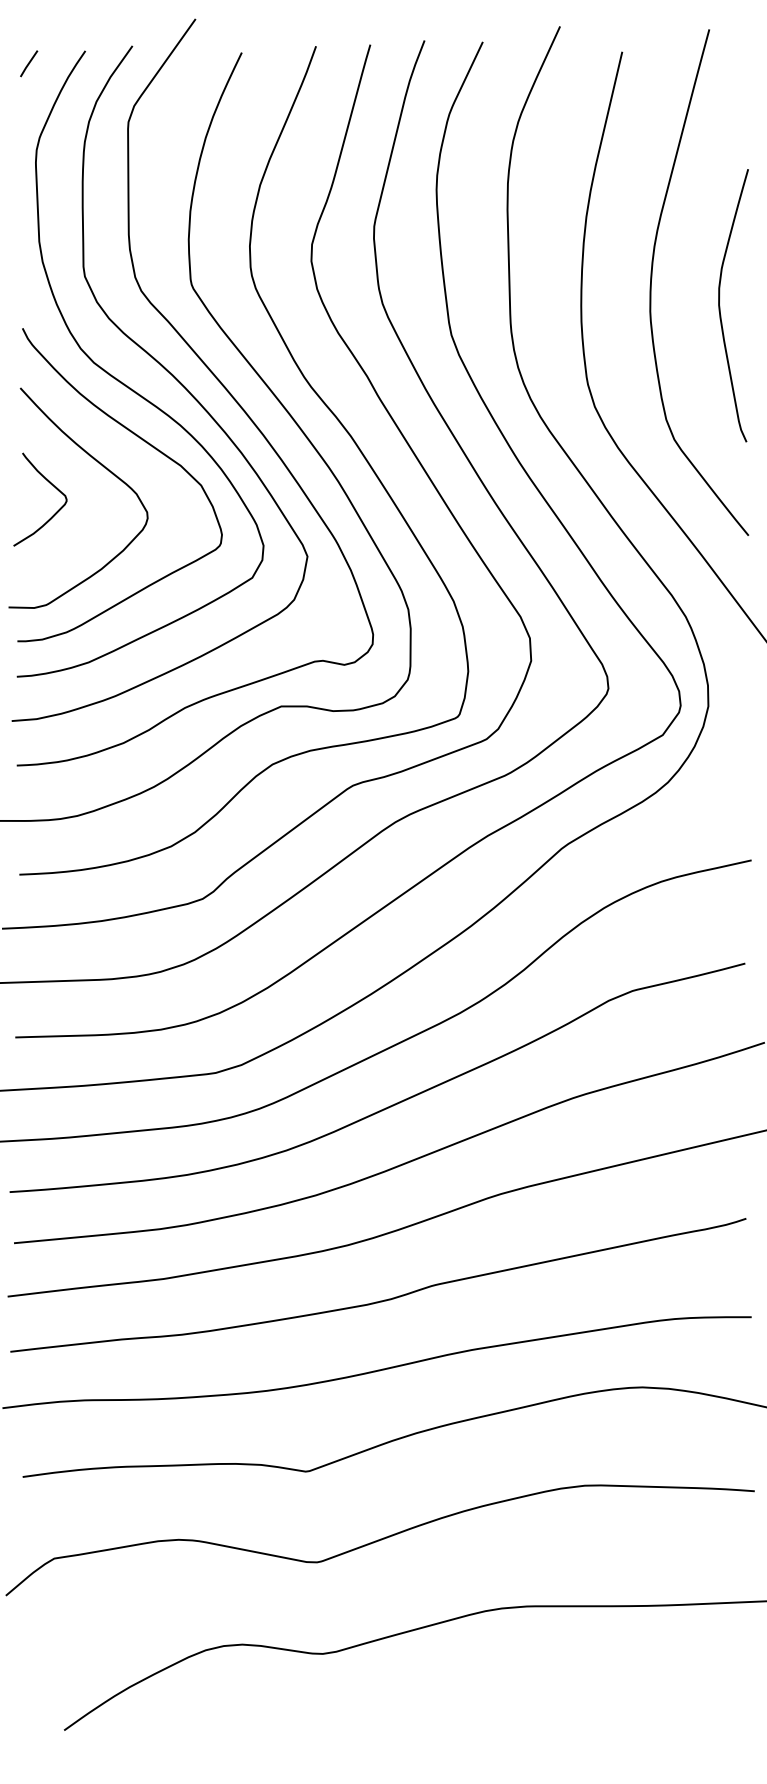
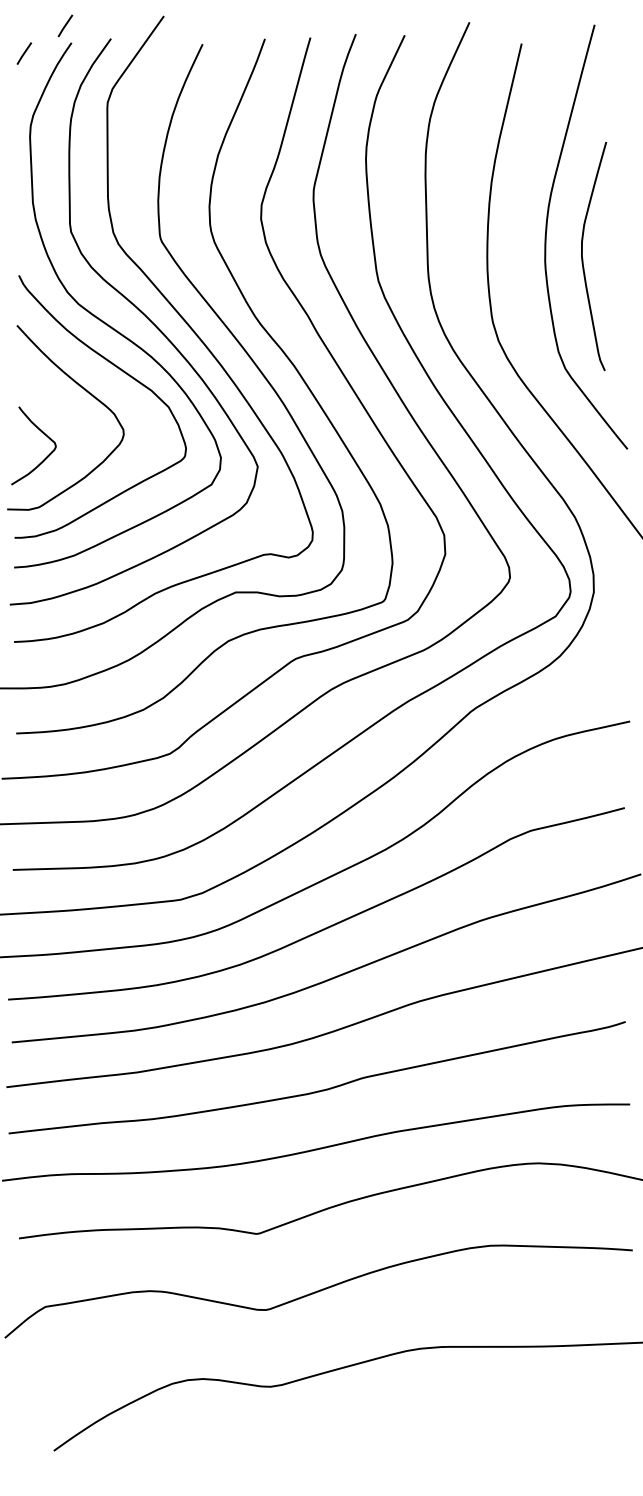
line: (78, 30) -> (65, 25), added
curve: (720, 306) -> (583, 257), moved
curve: (51, 485) -> (43, 434), moved

